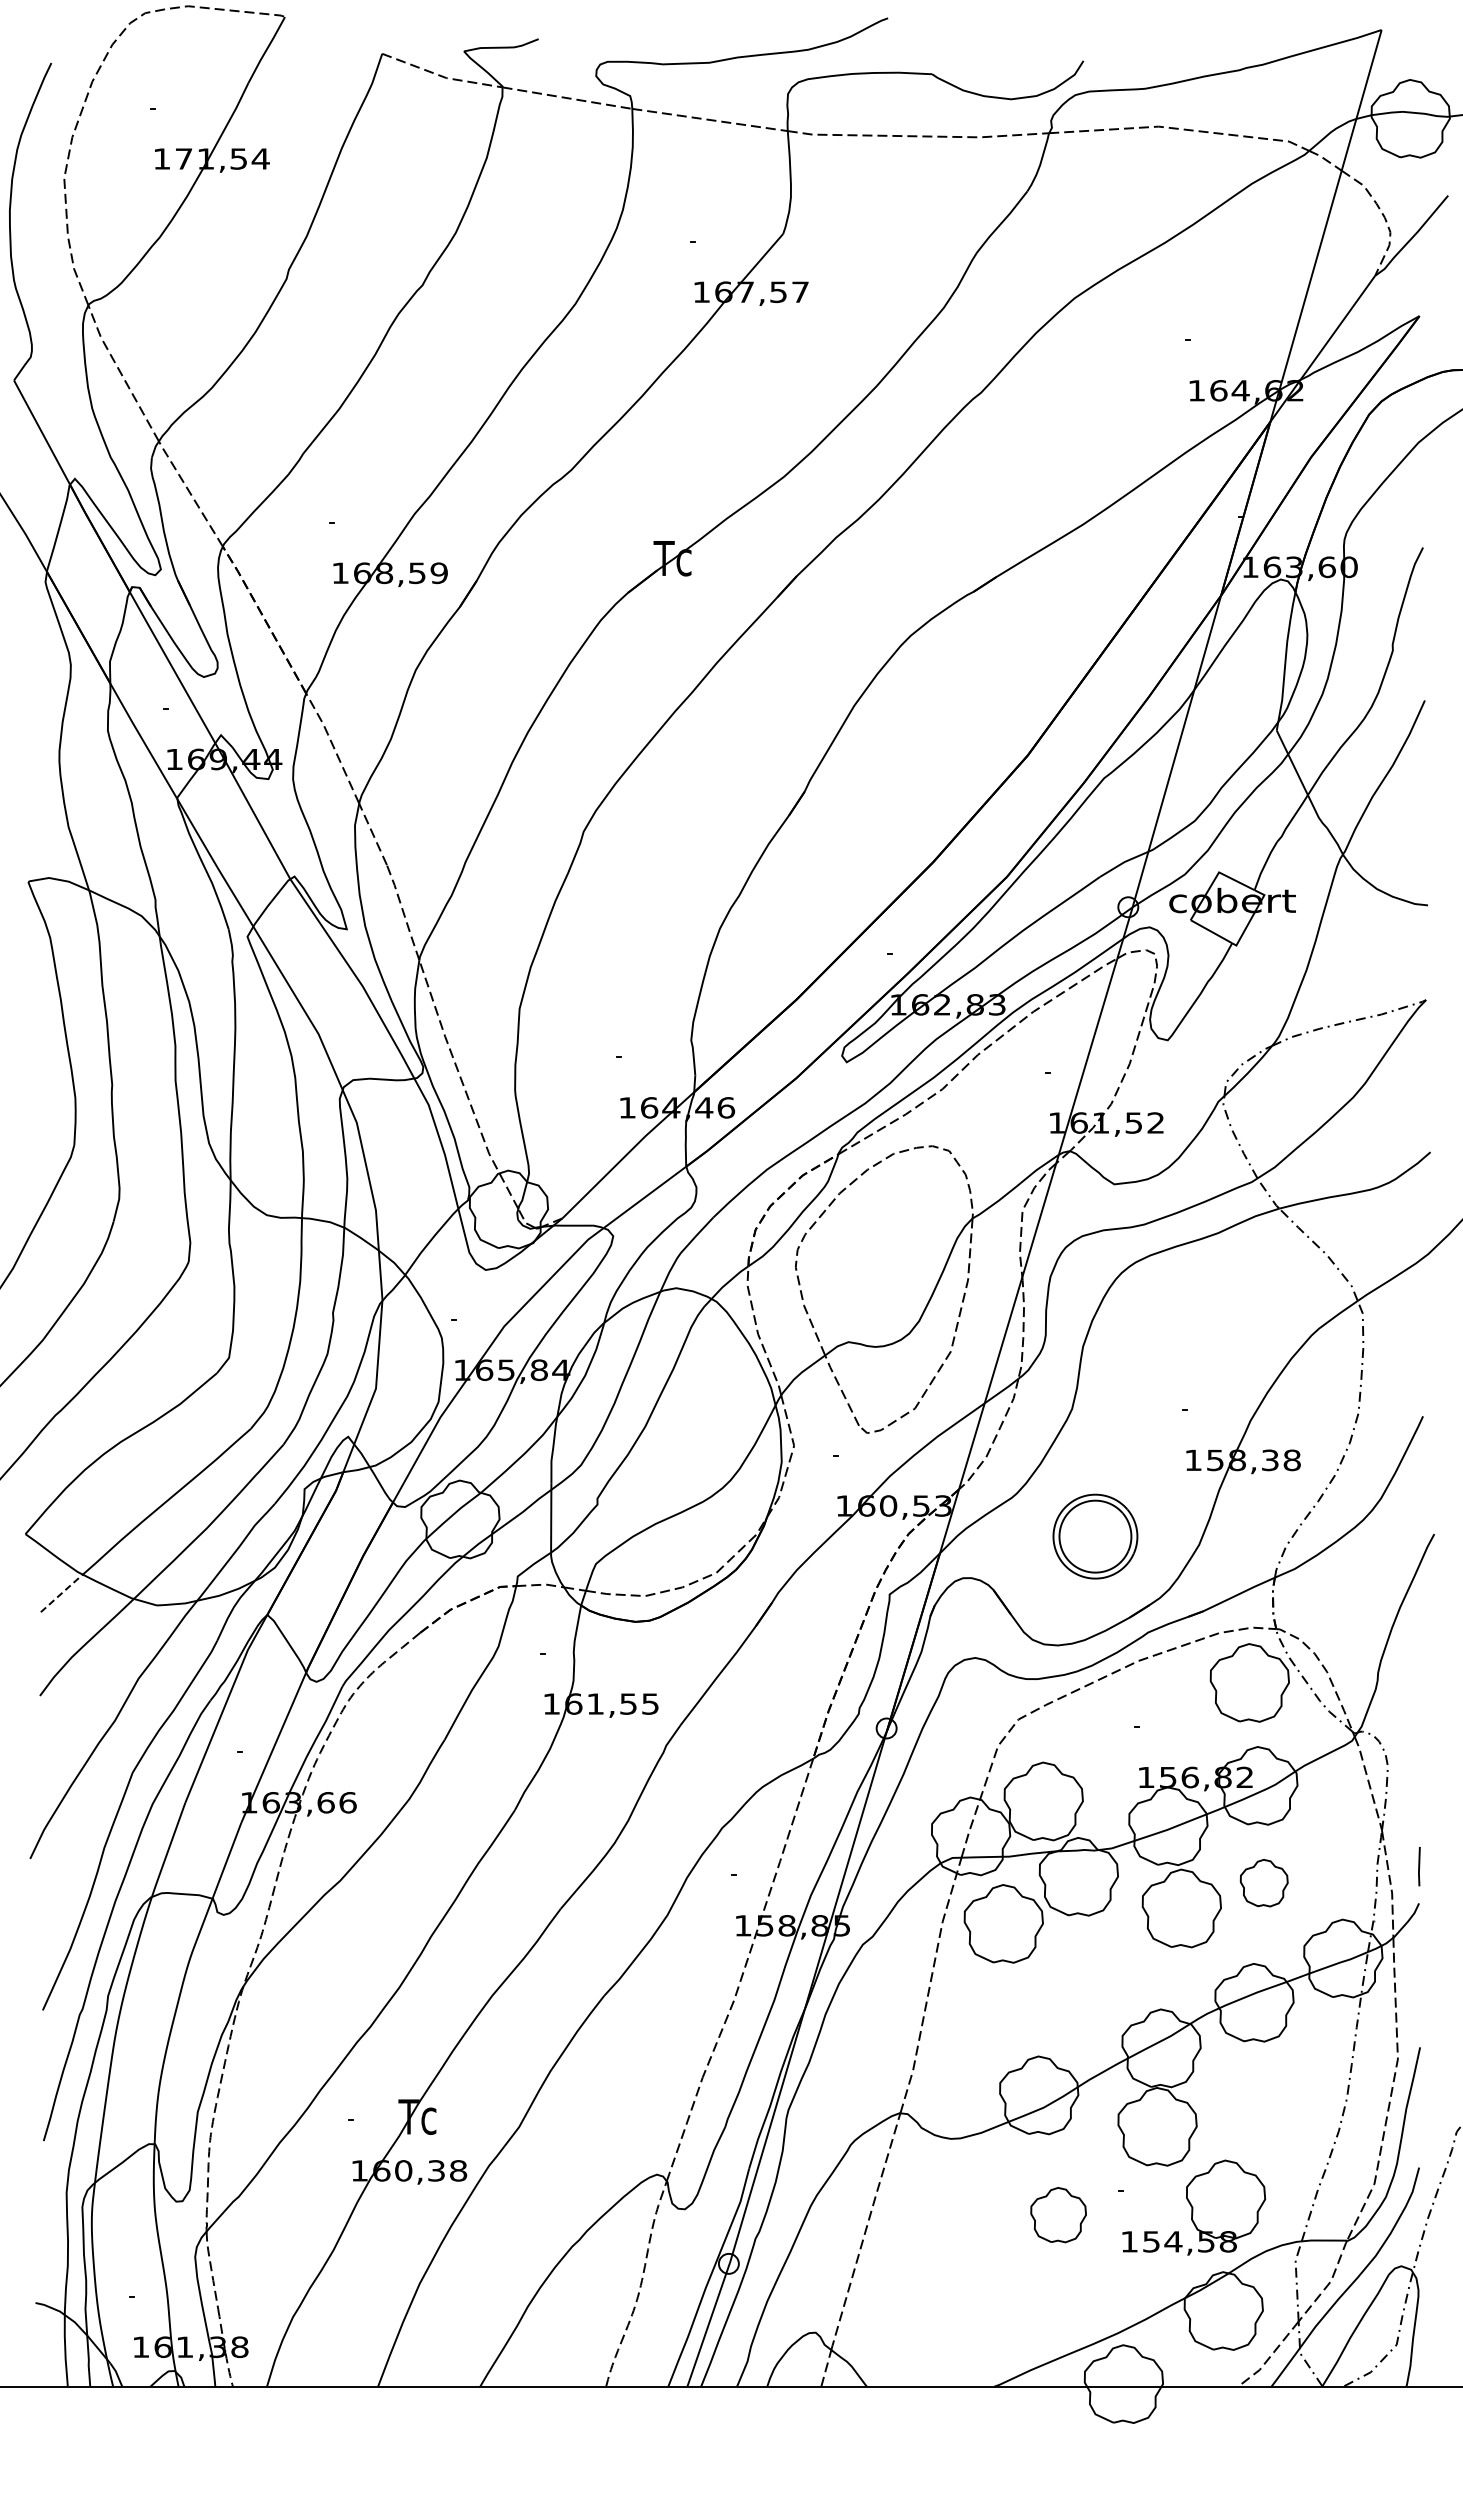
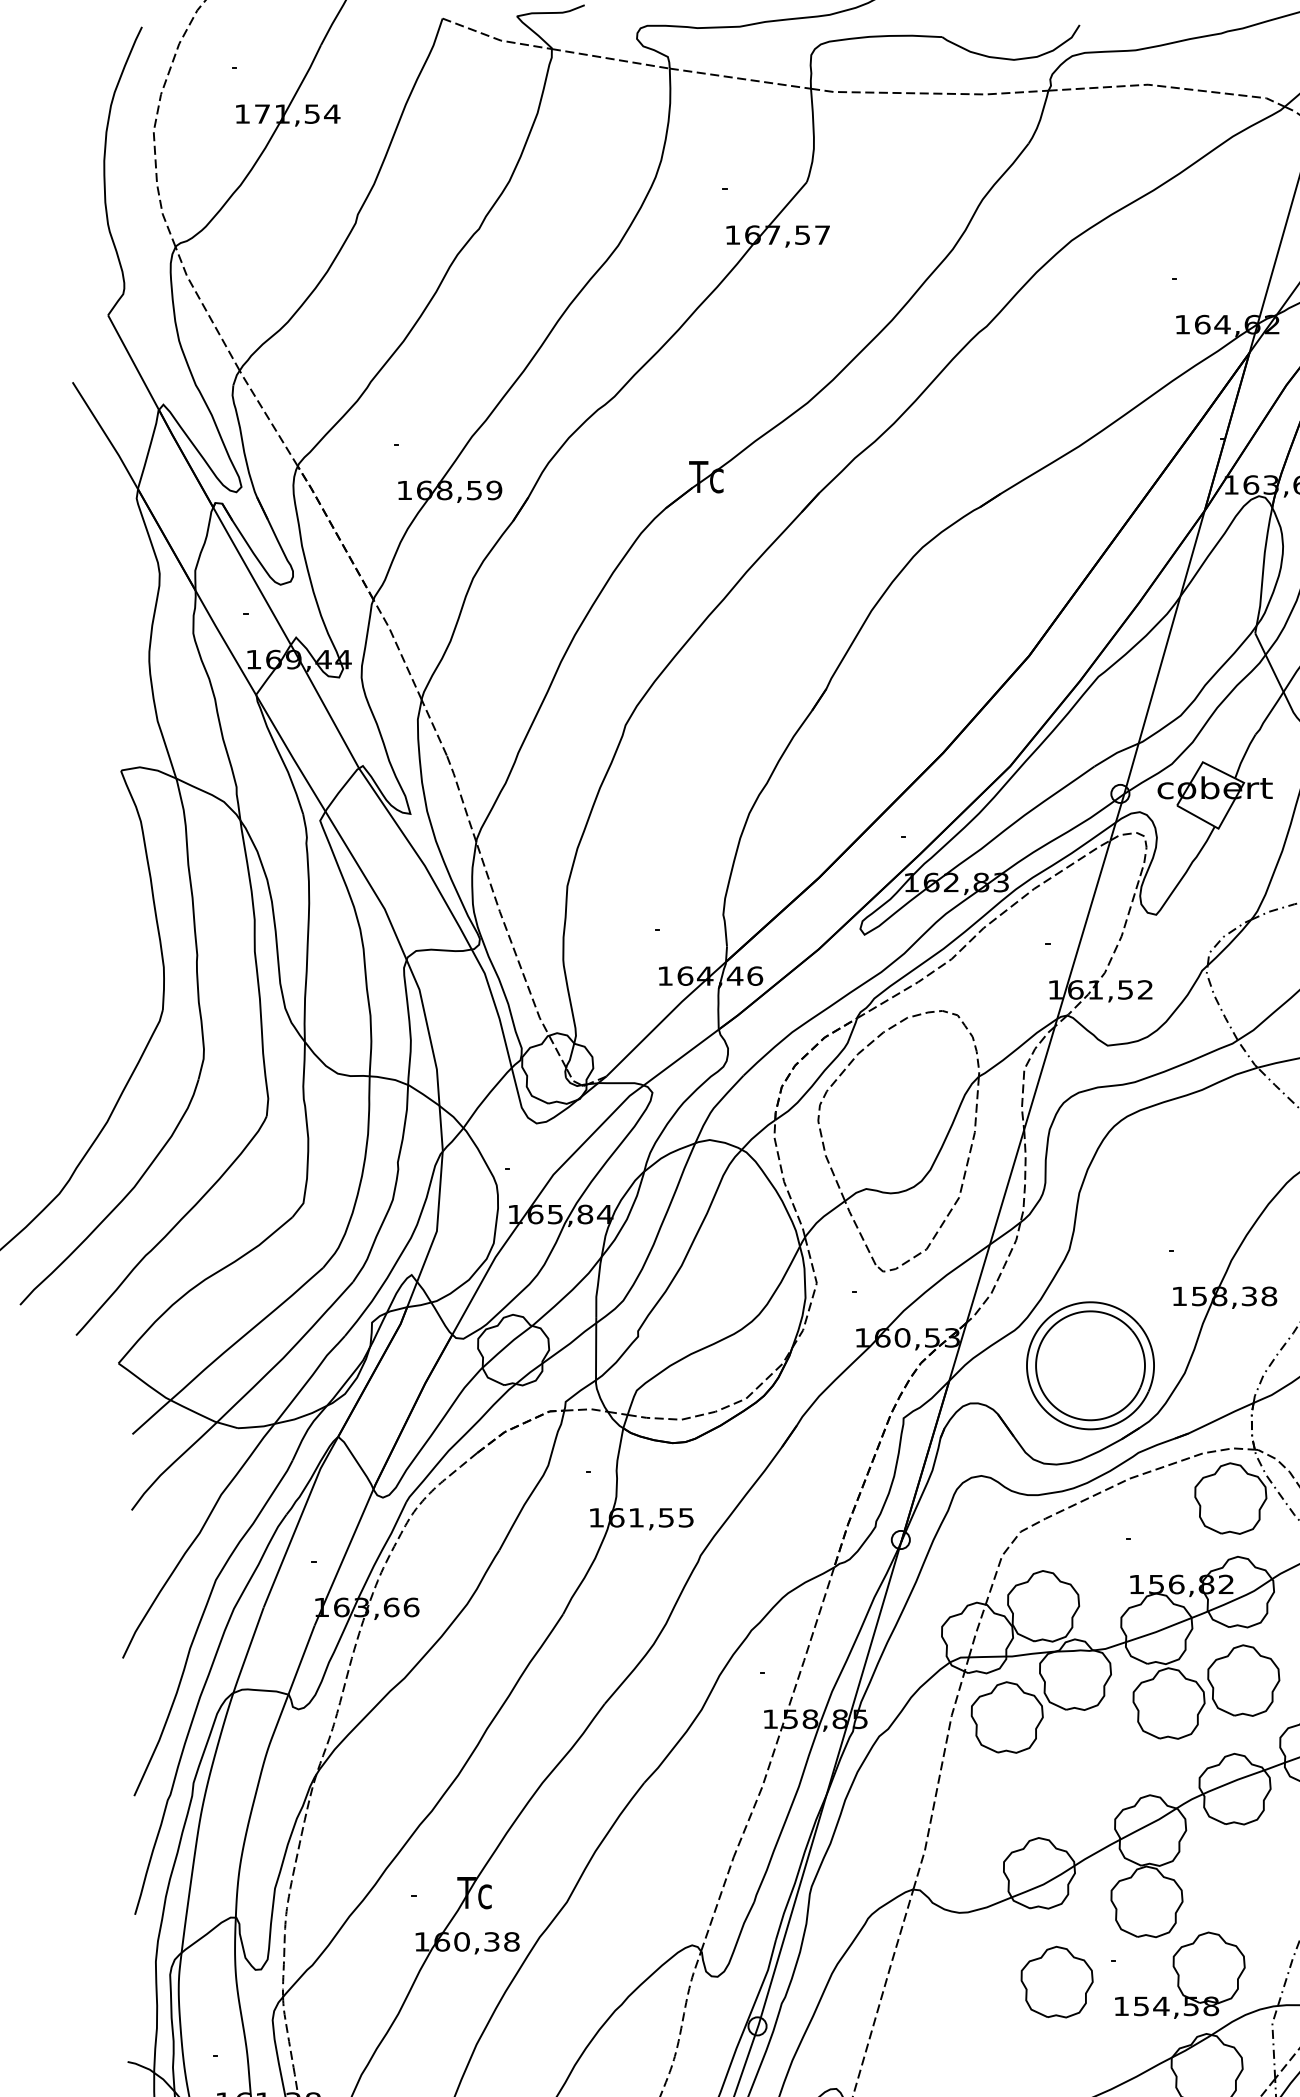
part: (1095, 1536) -> (1090, 1365), size x1.67
line: (62, 1592) -> (152, 1416), dashed -> solid
part: (1264, 1882) -> (1244, 1679), size x1.67
part: (1058, 2214) -> (1056, 1981), size x1.43

